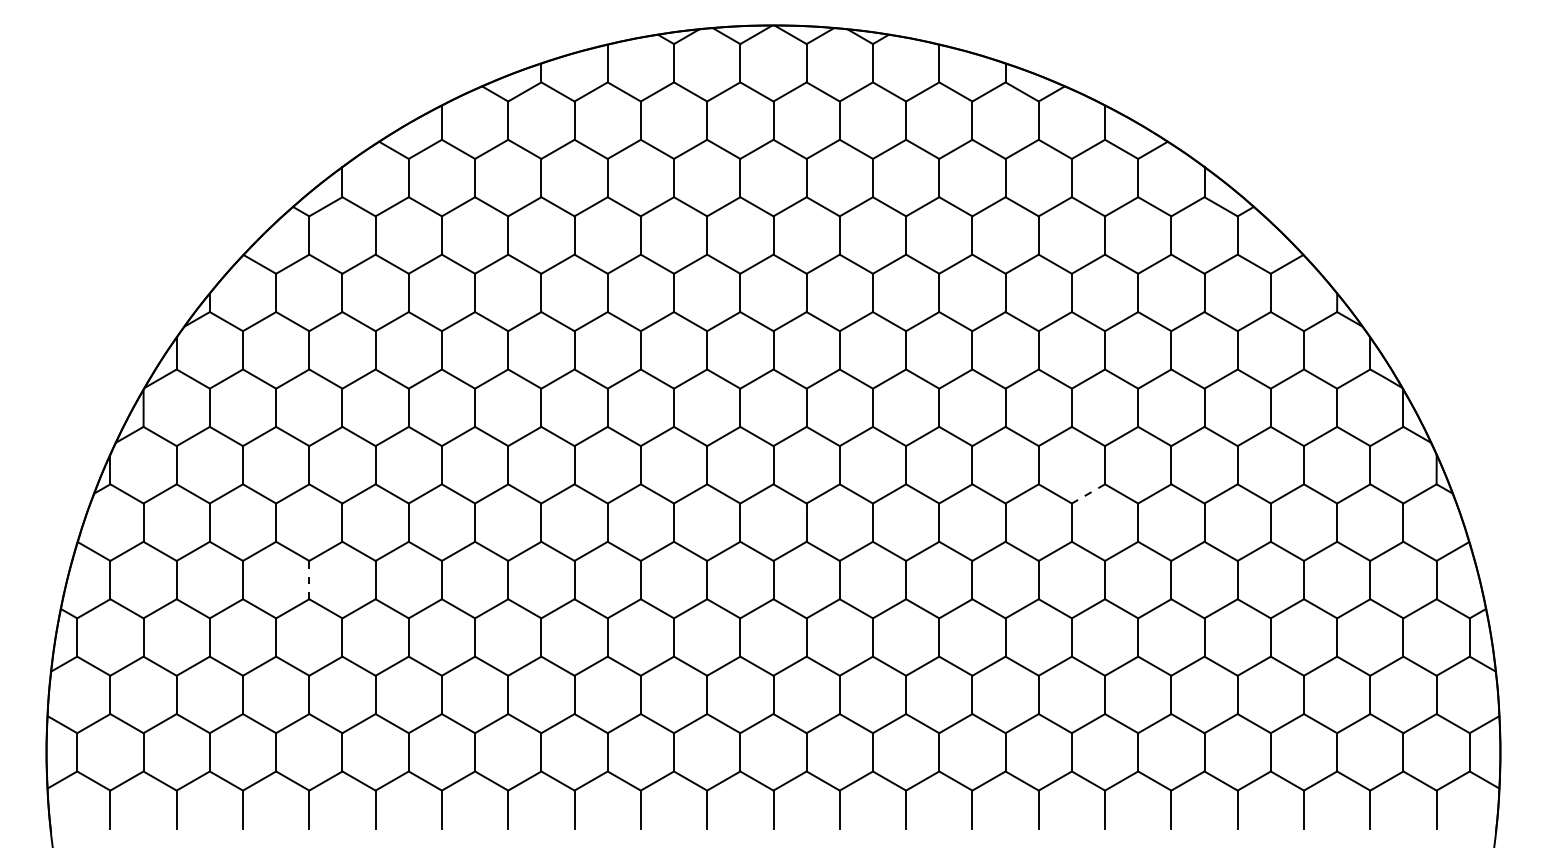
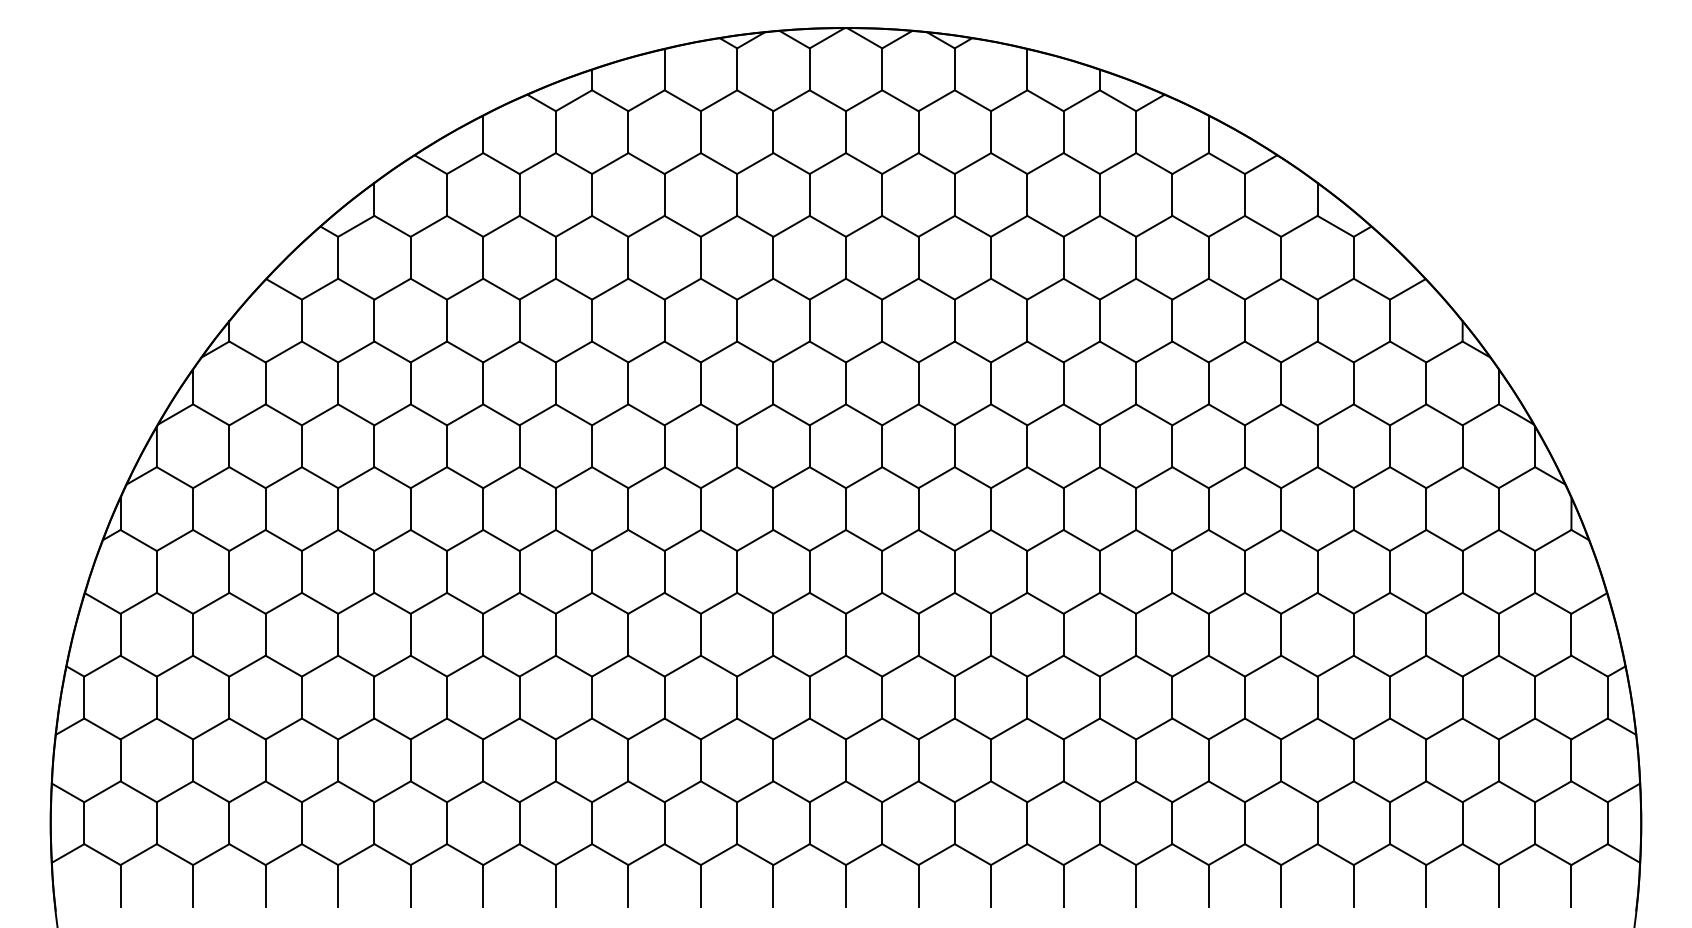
line: (1088, 493) -> (1190, 540), dashed -> solid
line: (309, 579) -> (338, 634), dashed -> solid

